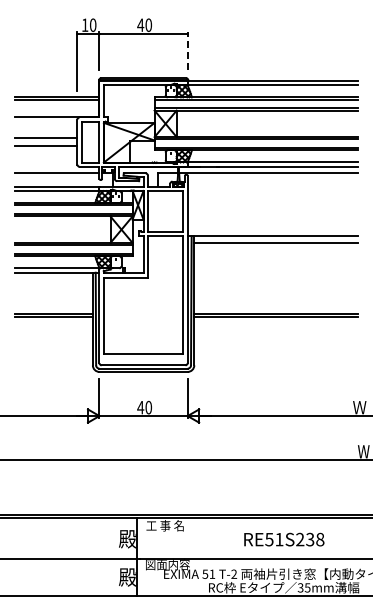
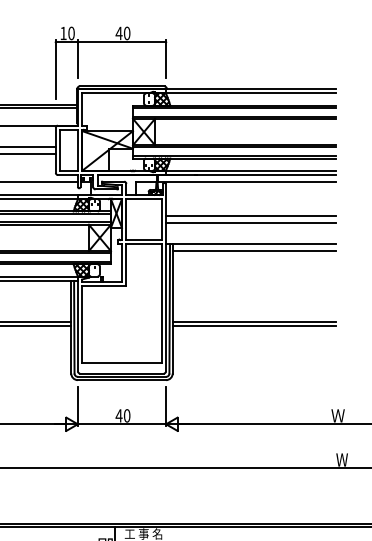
line: (187, 50) -> (165, 58), dashed -> solid
line: (272, 207) -> (250, 215), added
line: (272, 215) -> (250, 223), added

